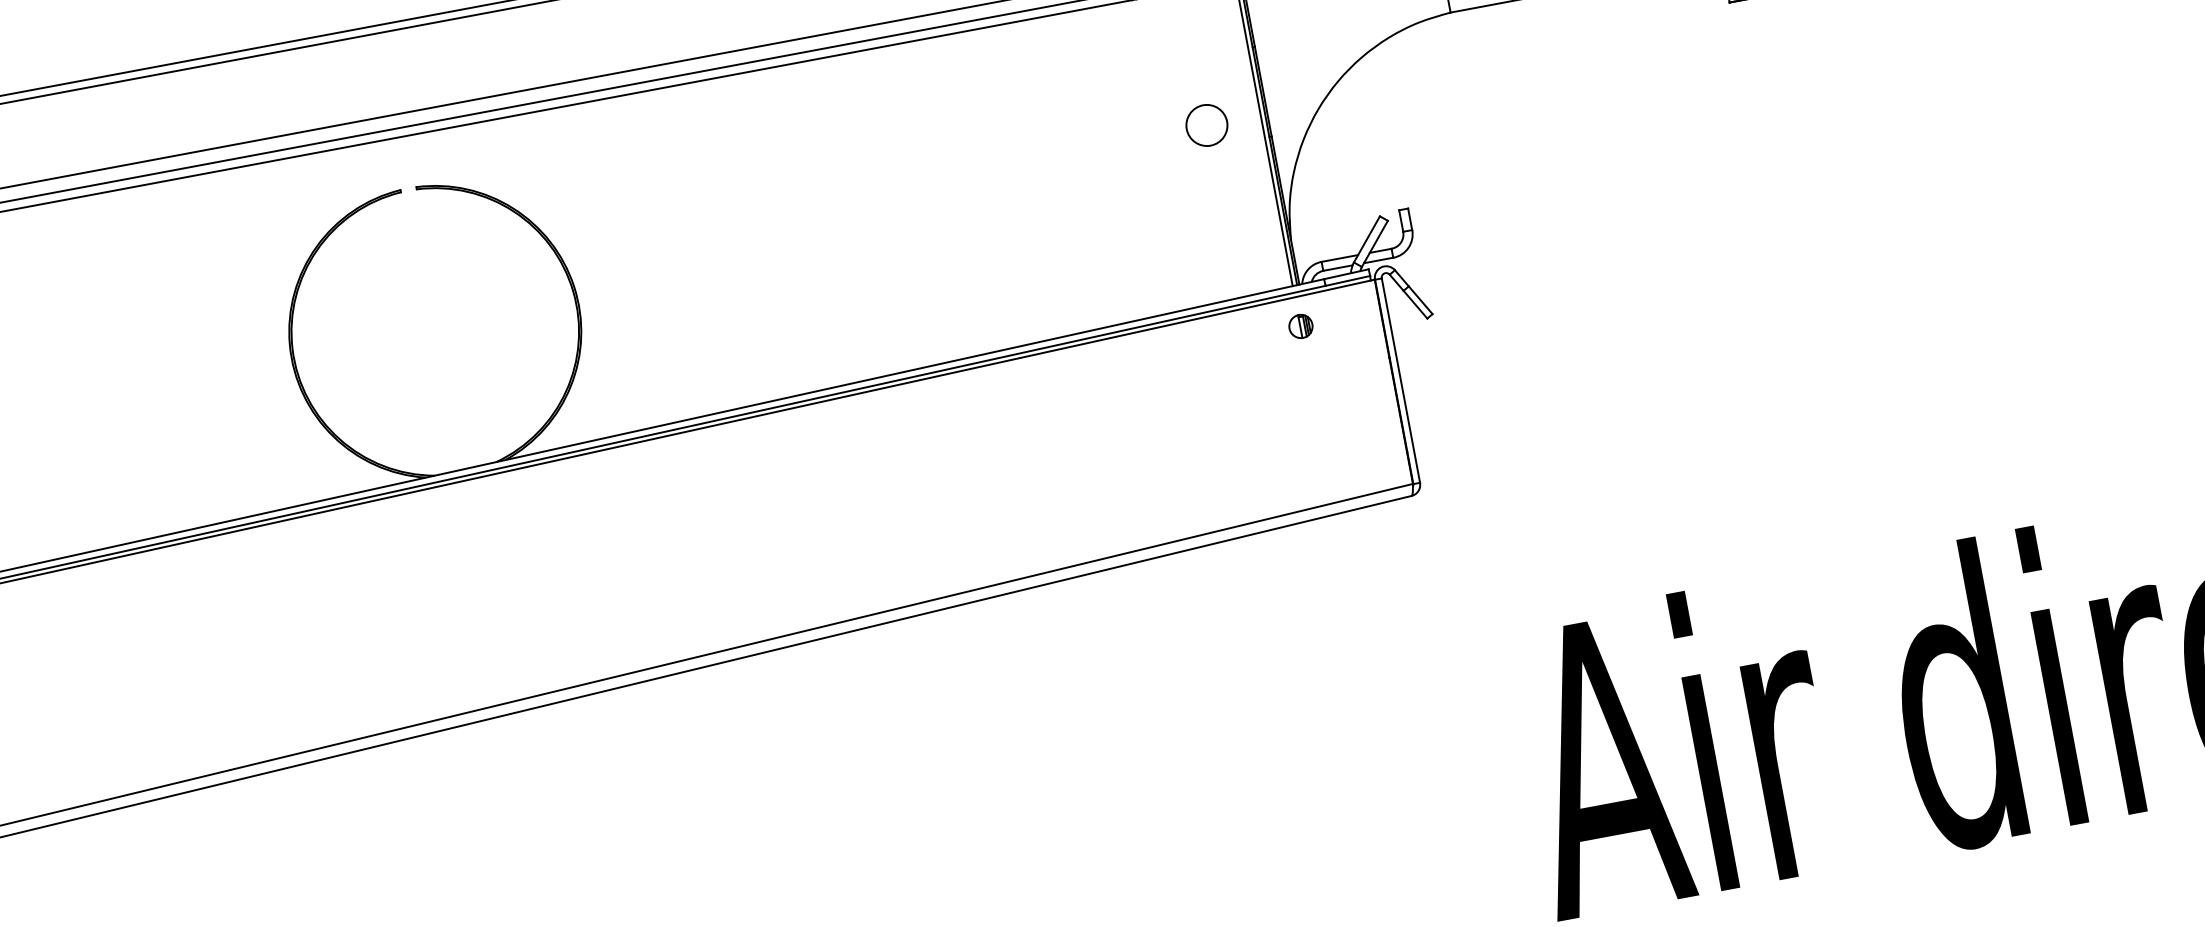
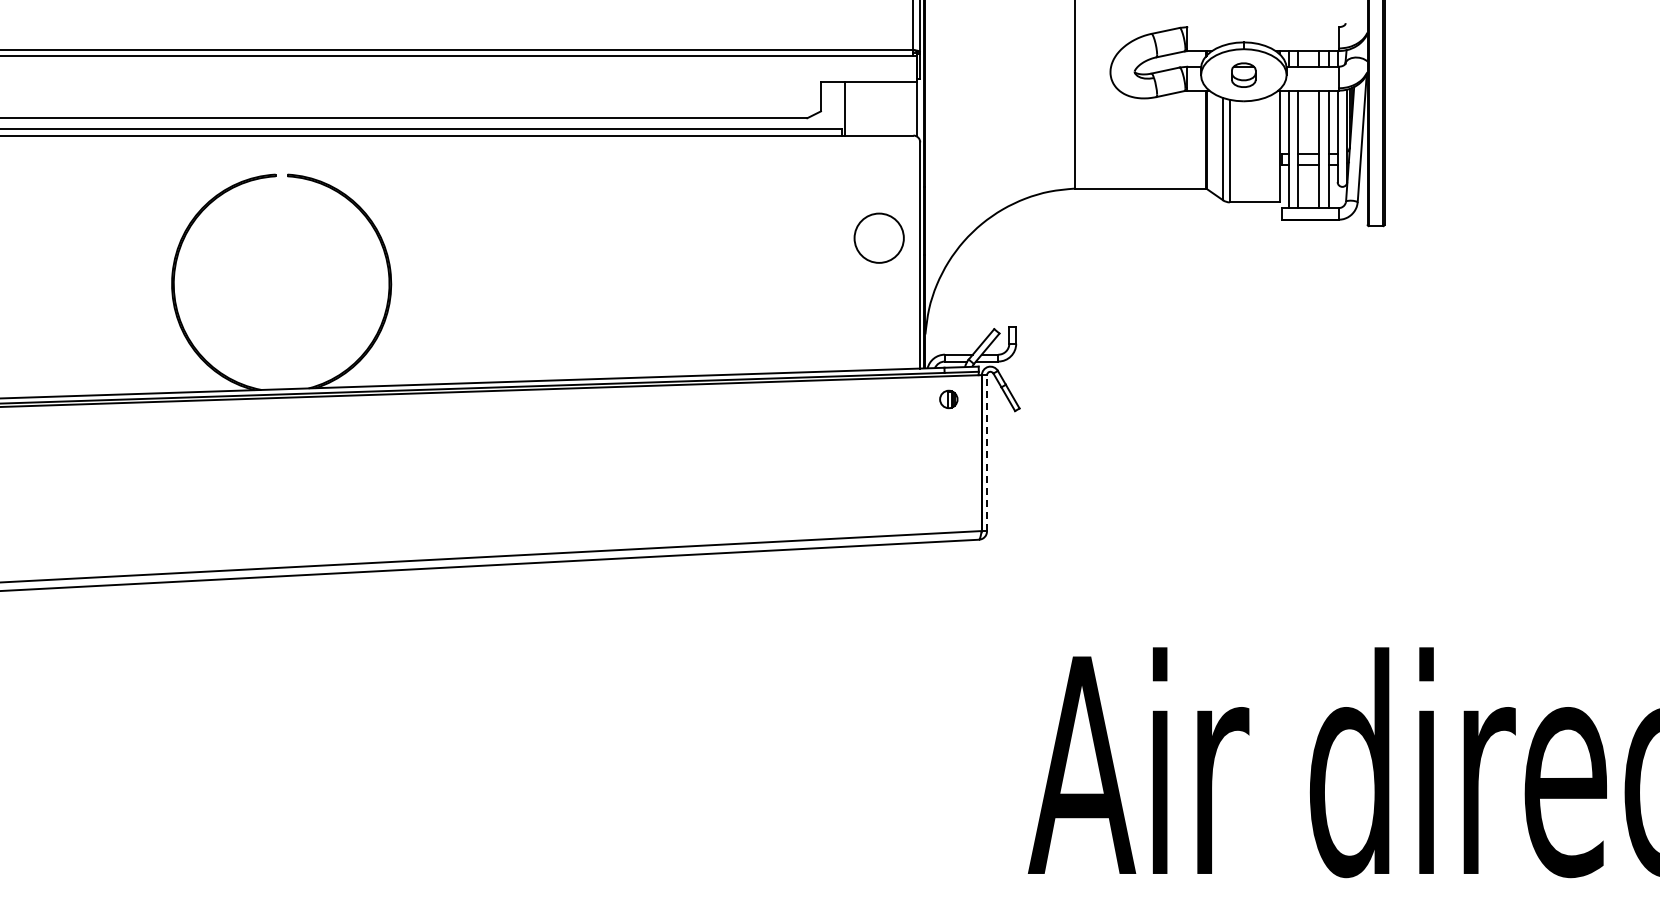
circle: (1205, 124) -> (878, 237), size x1.6
part: (1300, 326) -> (948, 399), moved
line: (1401, 380) -> (987, 453), solid -> dashed

